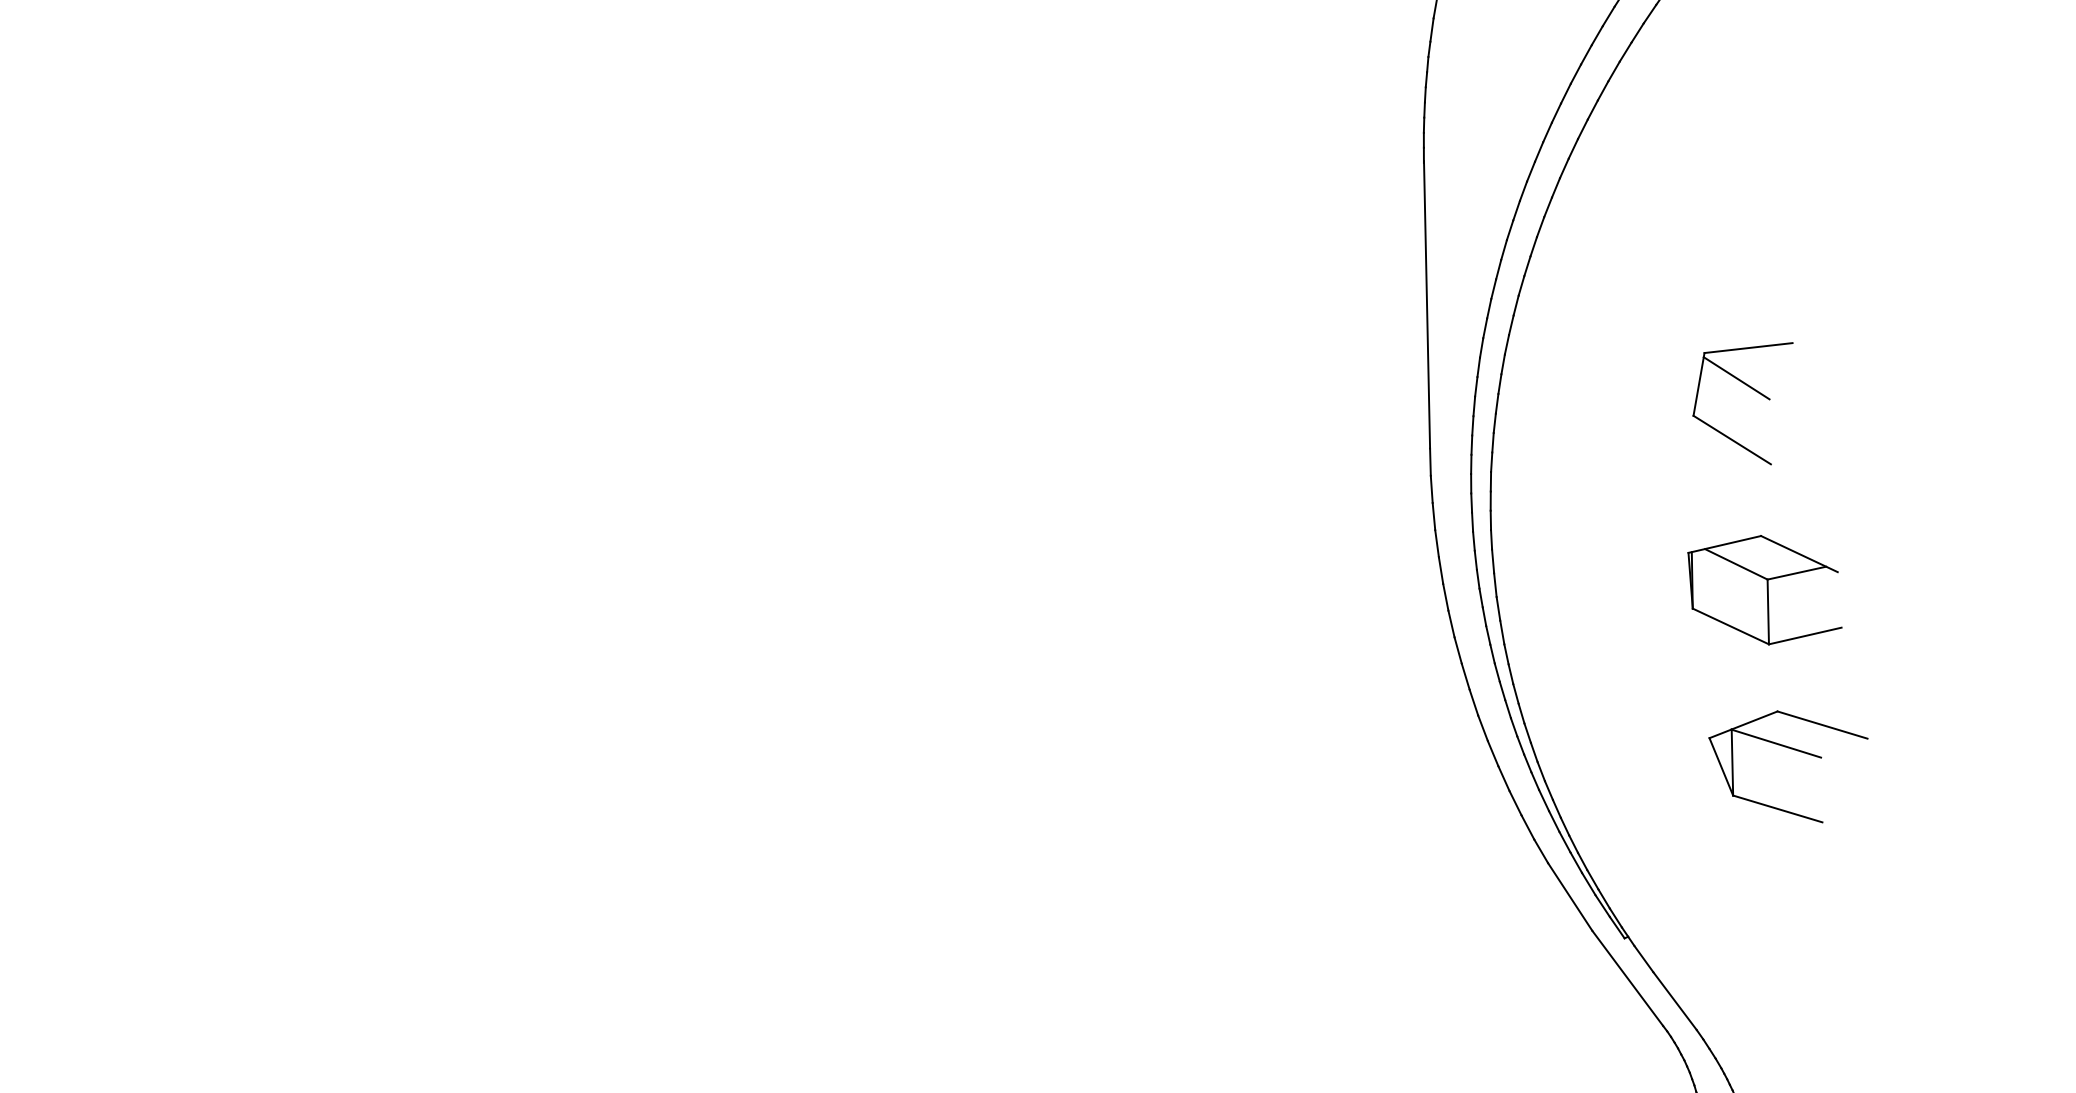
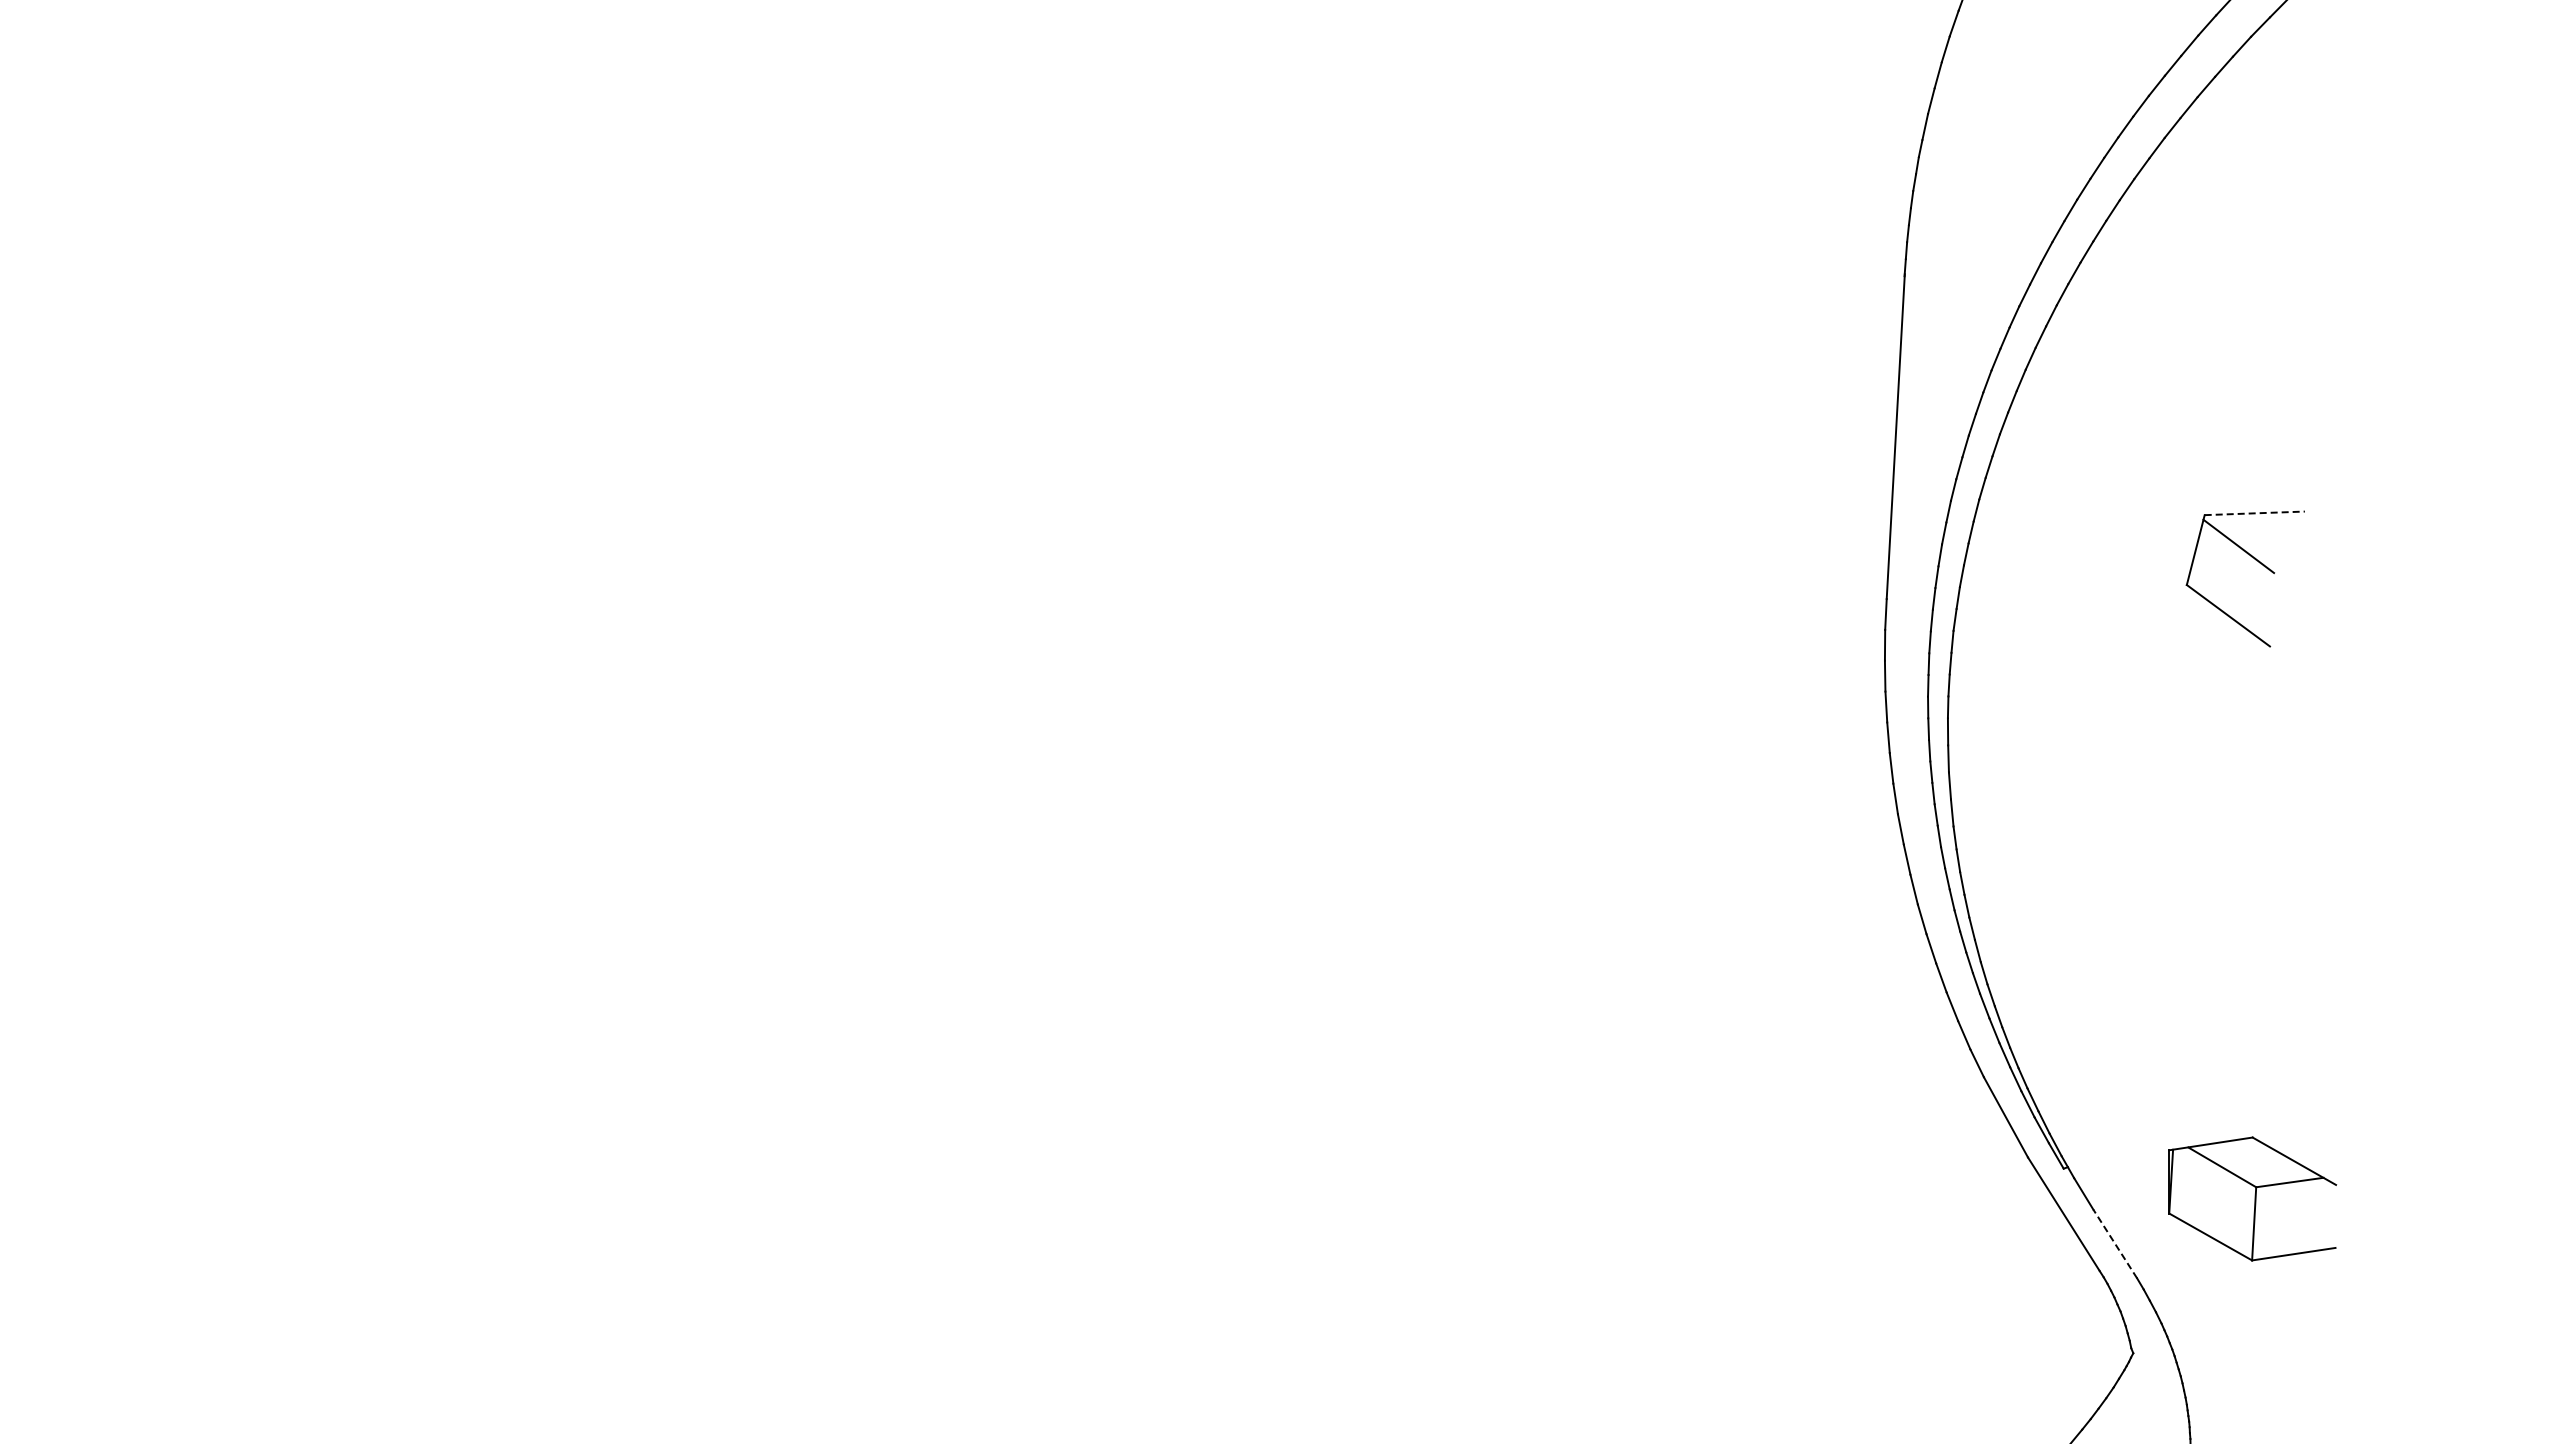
line: (1749, 348) -> (2255, 513), solid -> dashed
part: (1765, 589) -> (2252, 1198), moved
part: (1797, 751) -> (2274, 972), removed
line: (1675, 1000) -> (2115, 1243), solid -> dashed

